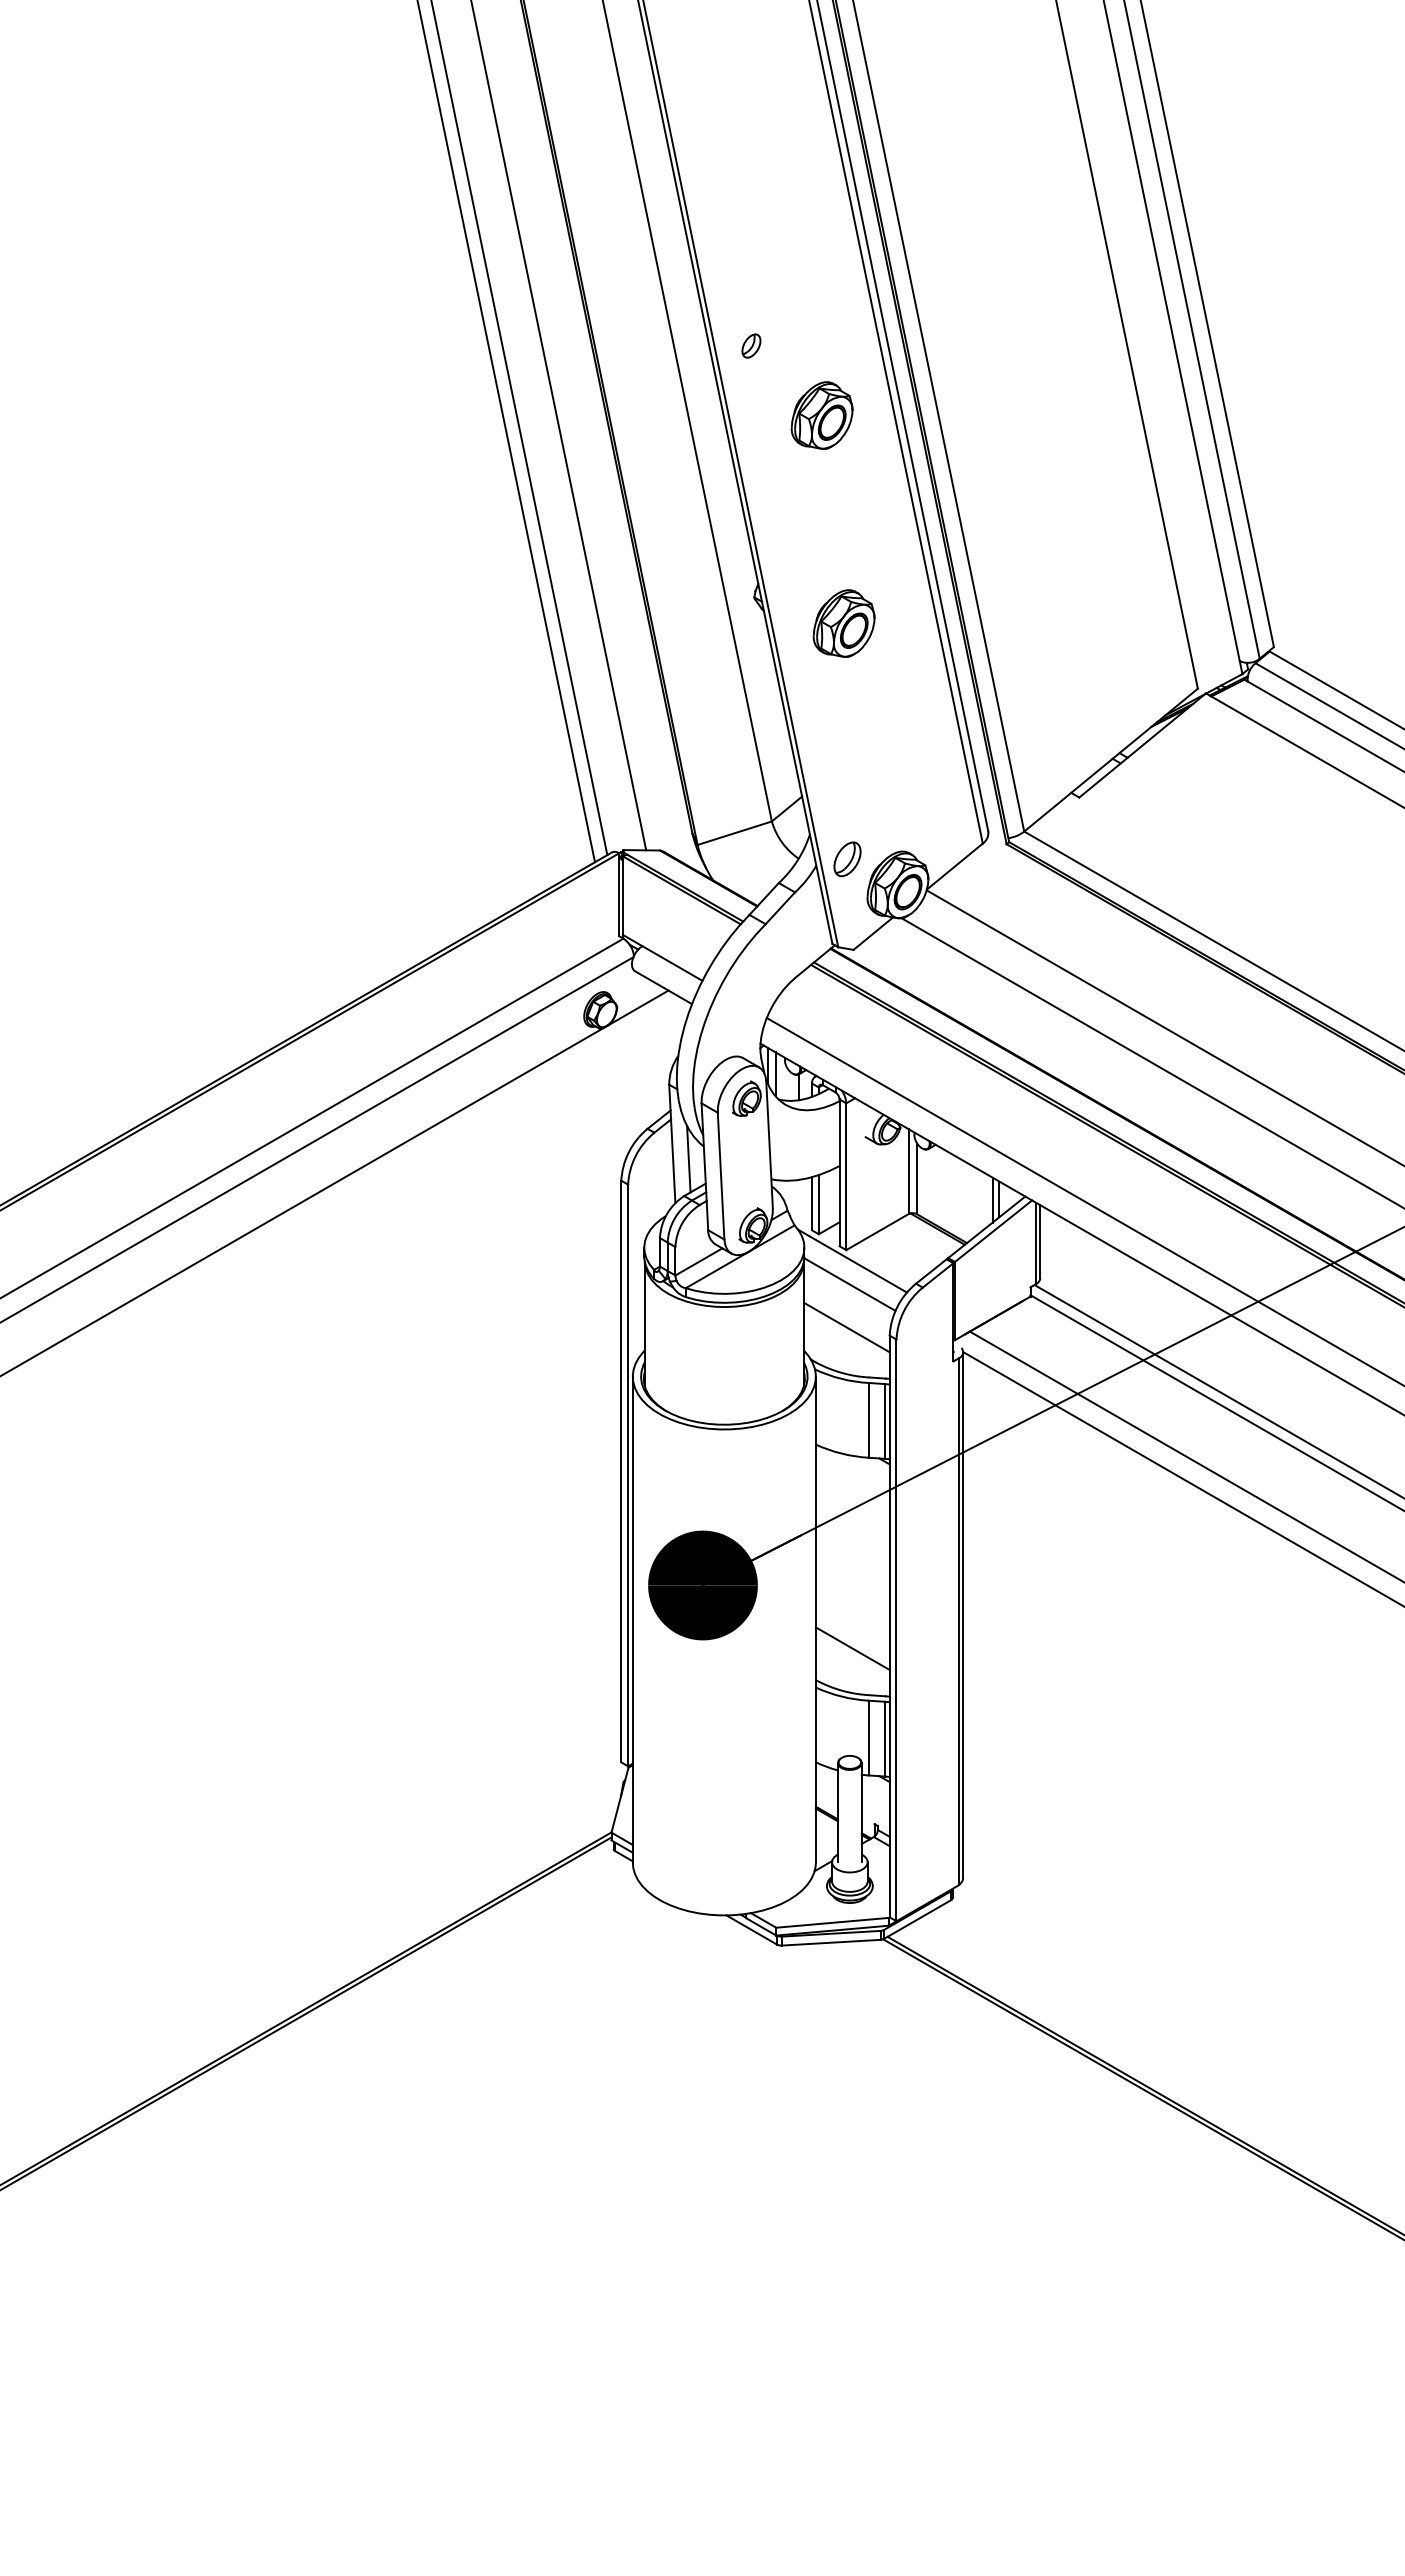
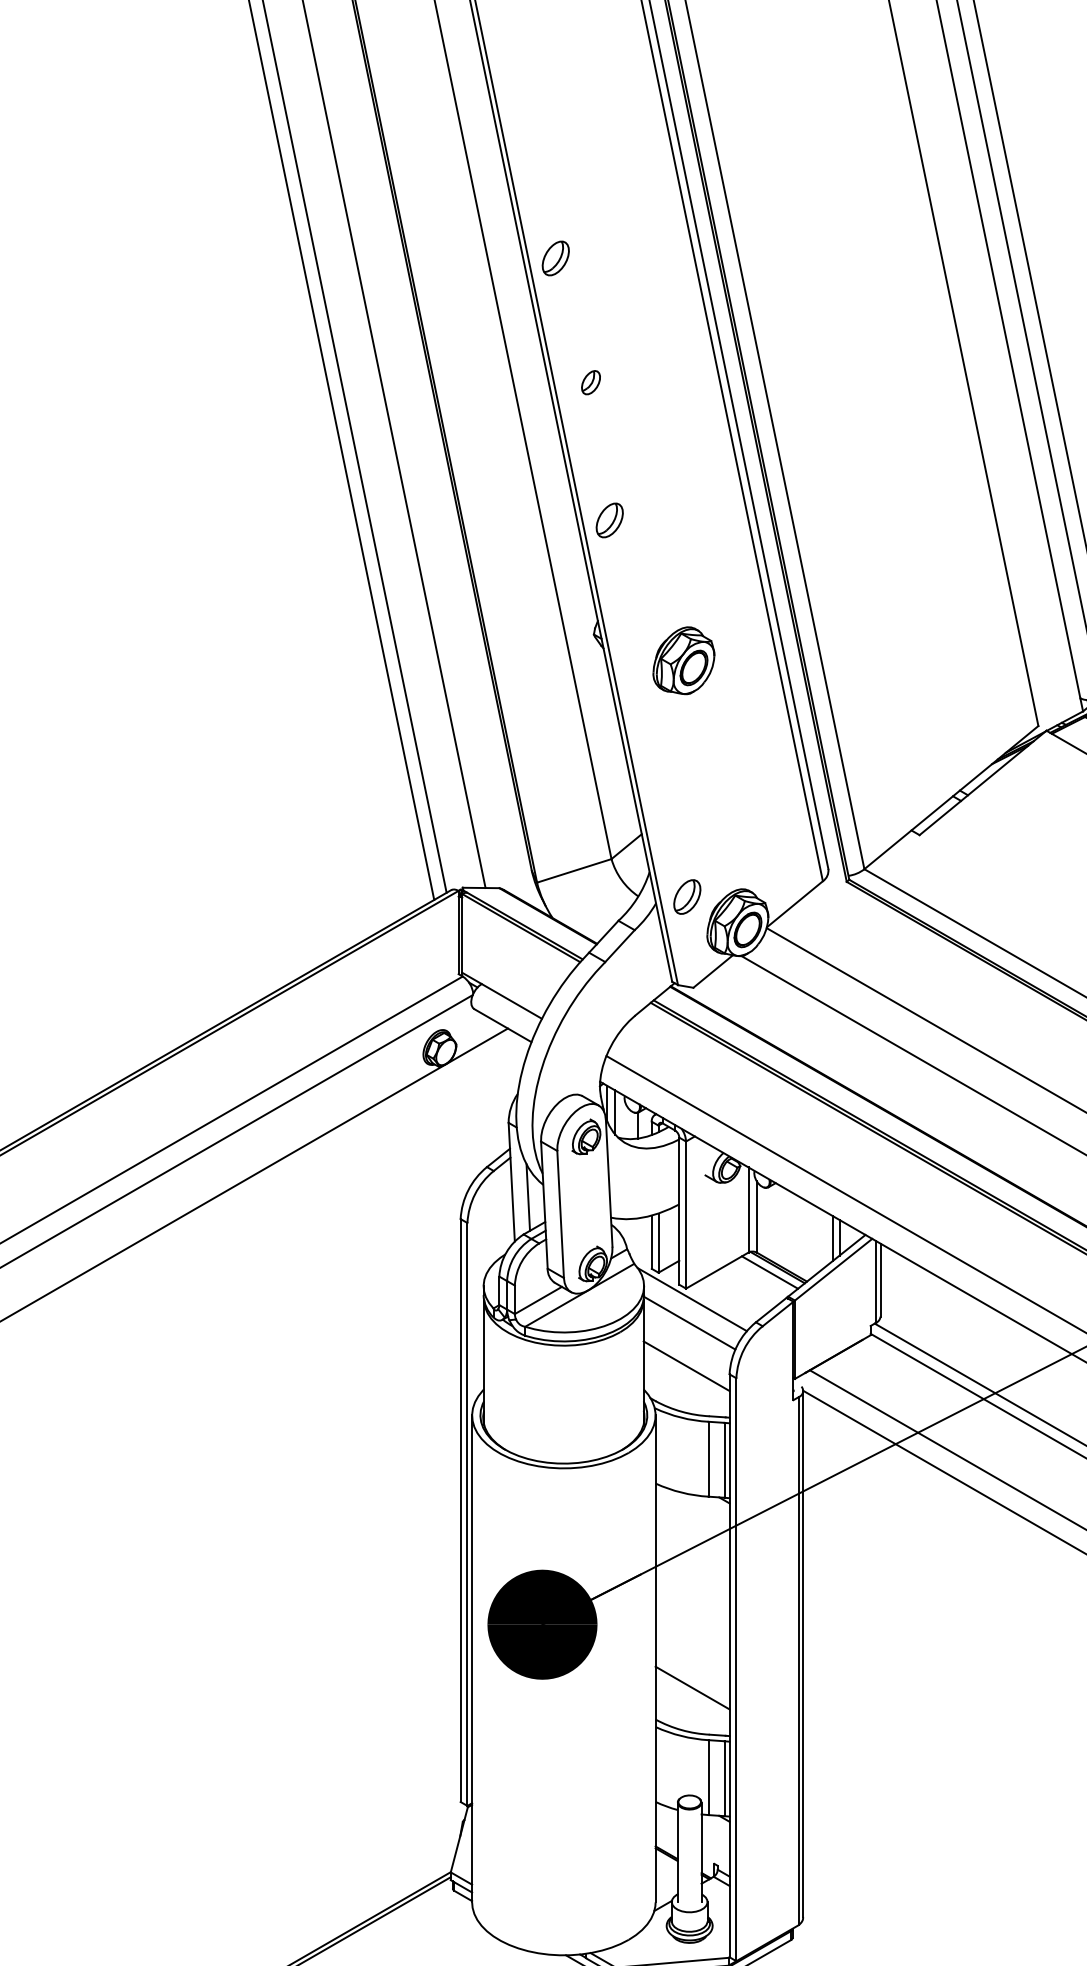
part: (716, 221) -> (556, 257), added
part: (821, 415) -> (661, 452), removed
part: (770, 483) -> (610, 520), added
line: (930, 1233) -> (770, 1271), added

